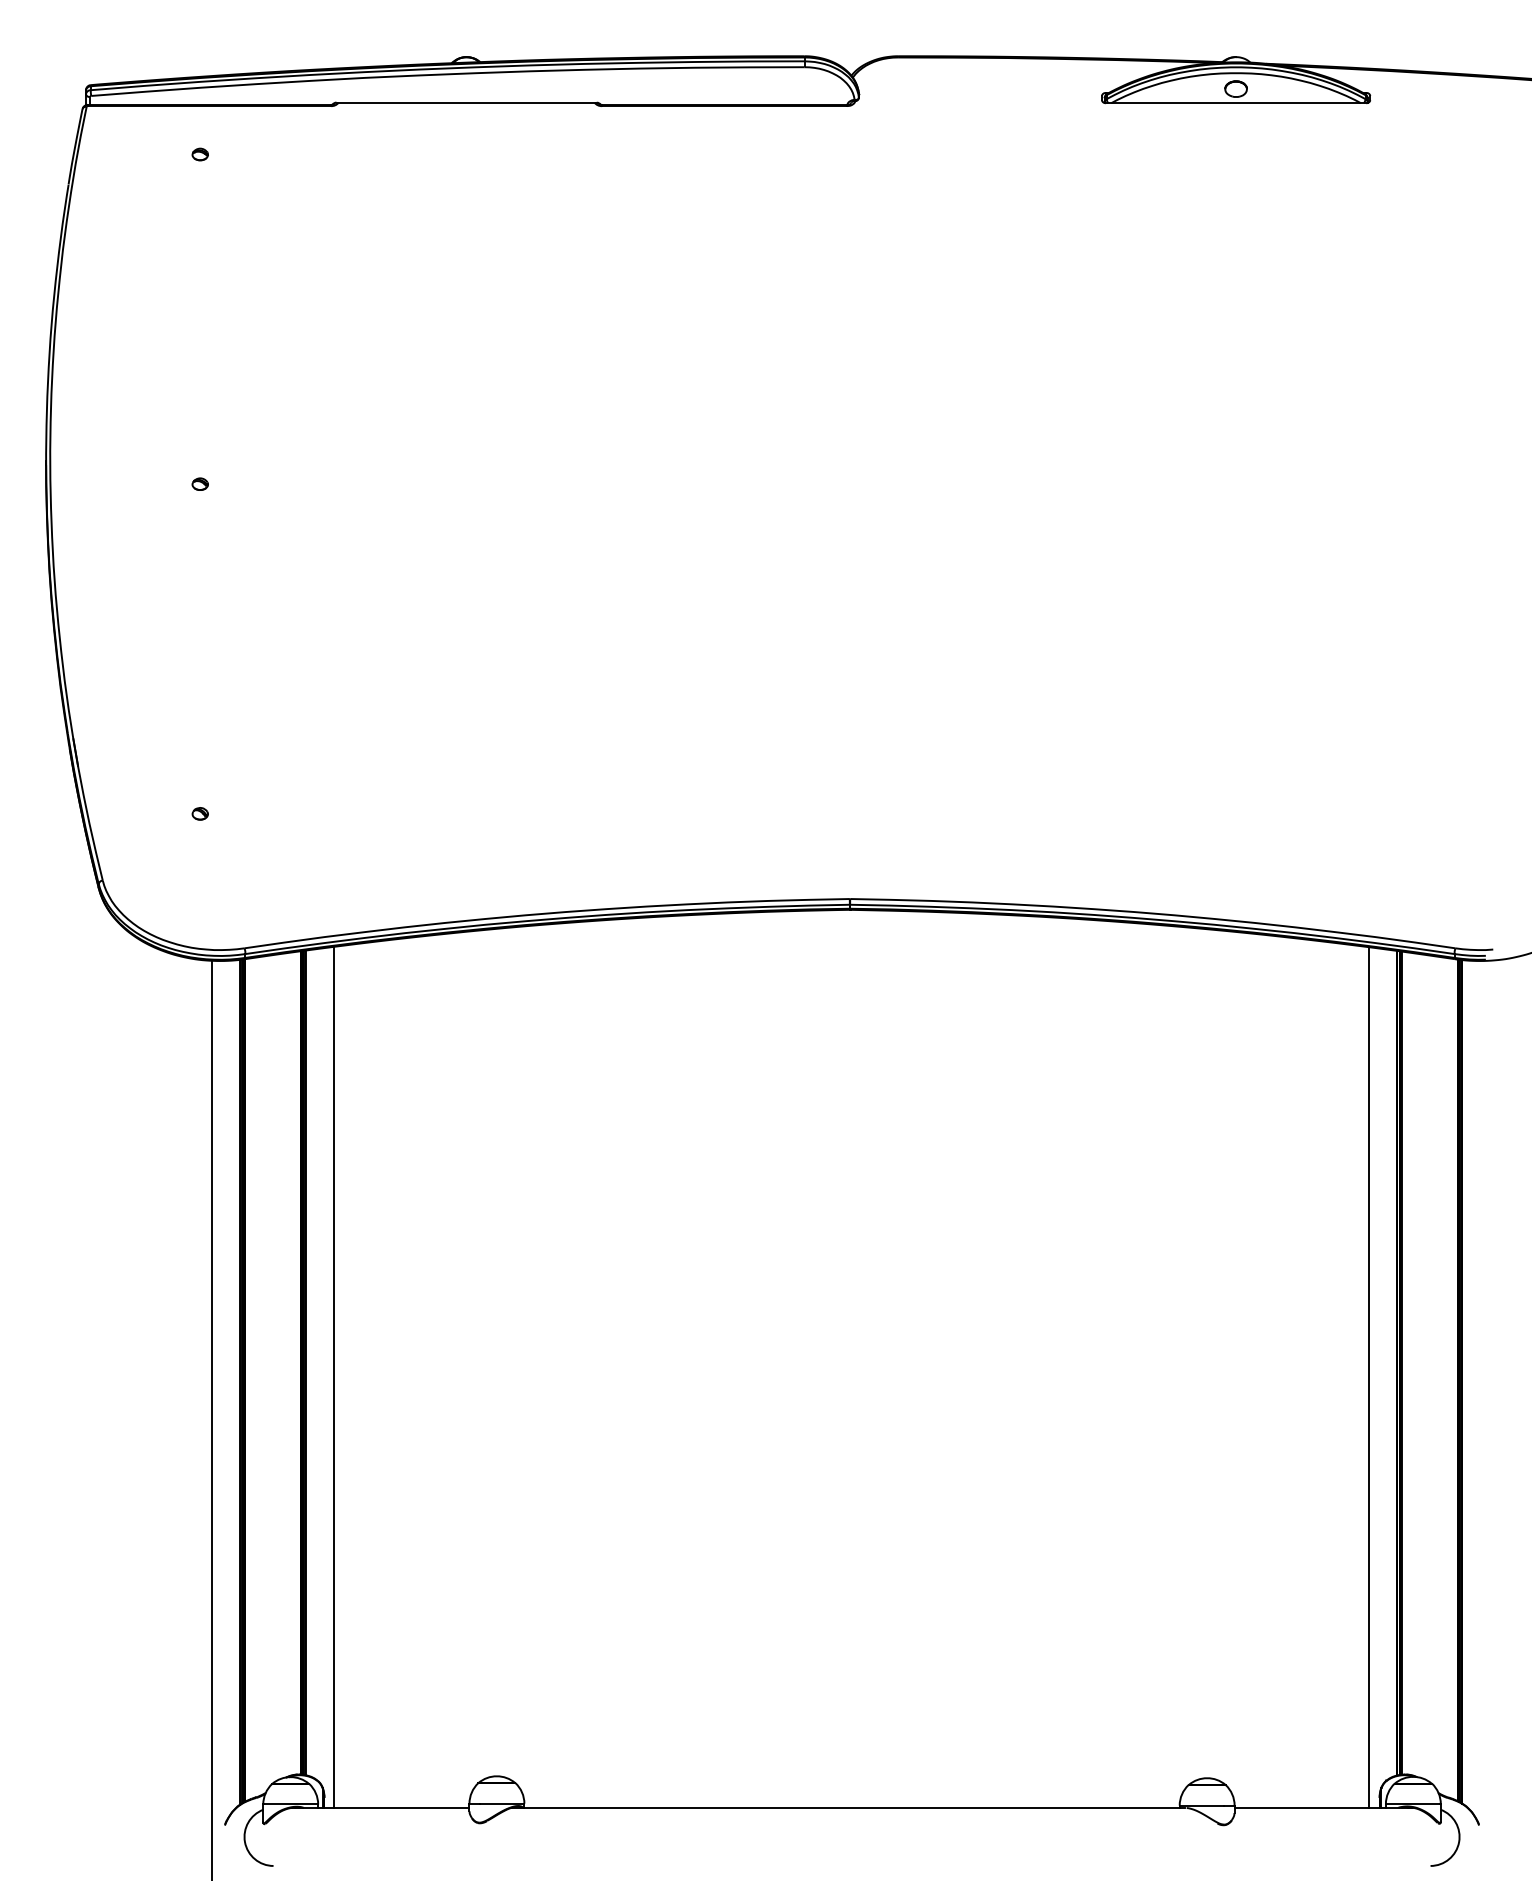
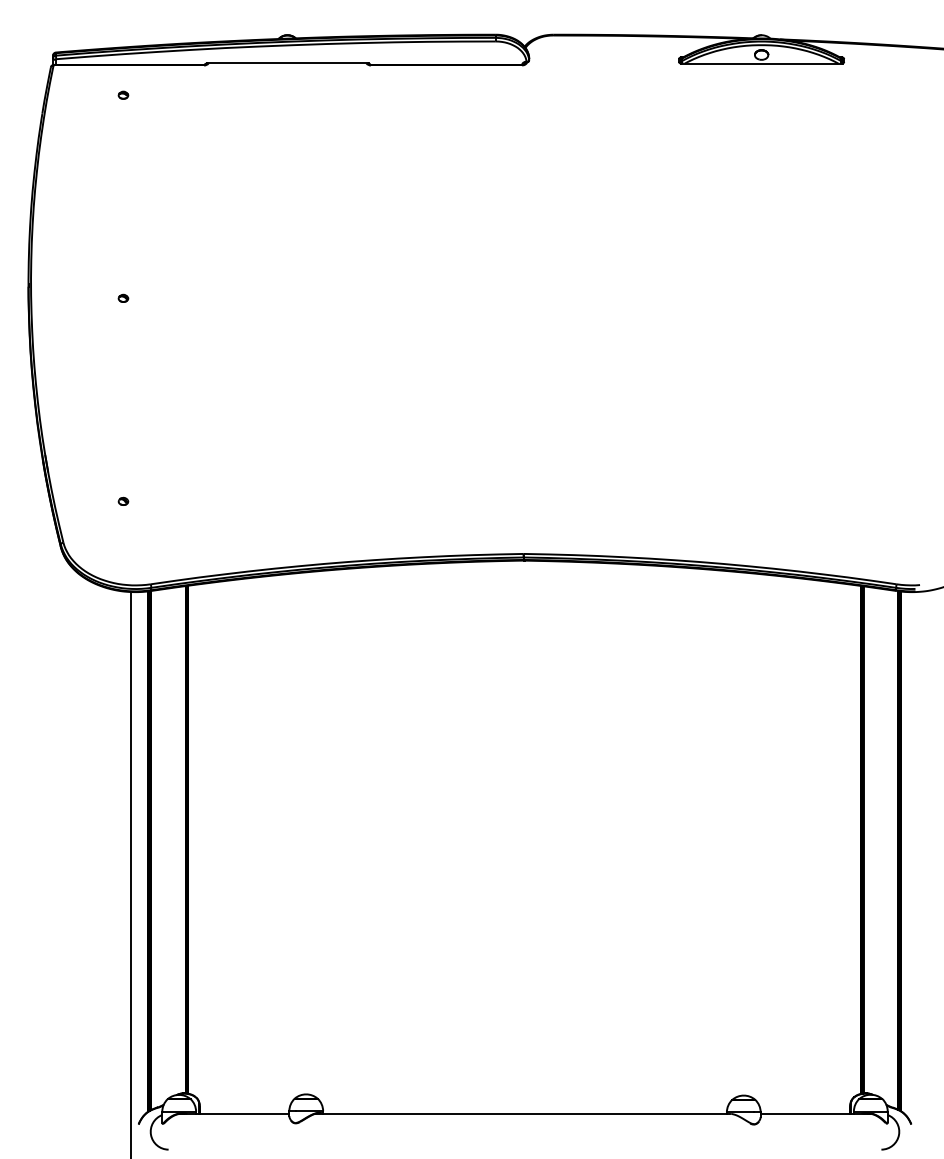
line: (333, 1377) -> (205, 848), removed
line: (1369, 1377) -> (843, 848), removed

